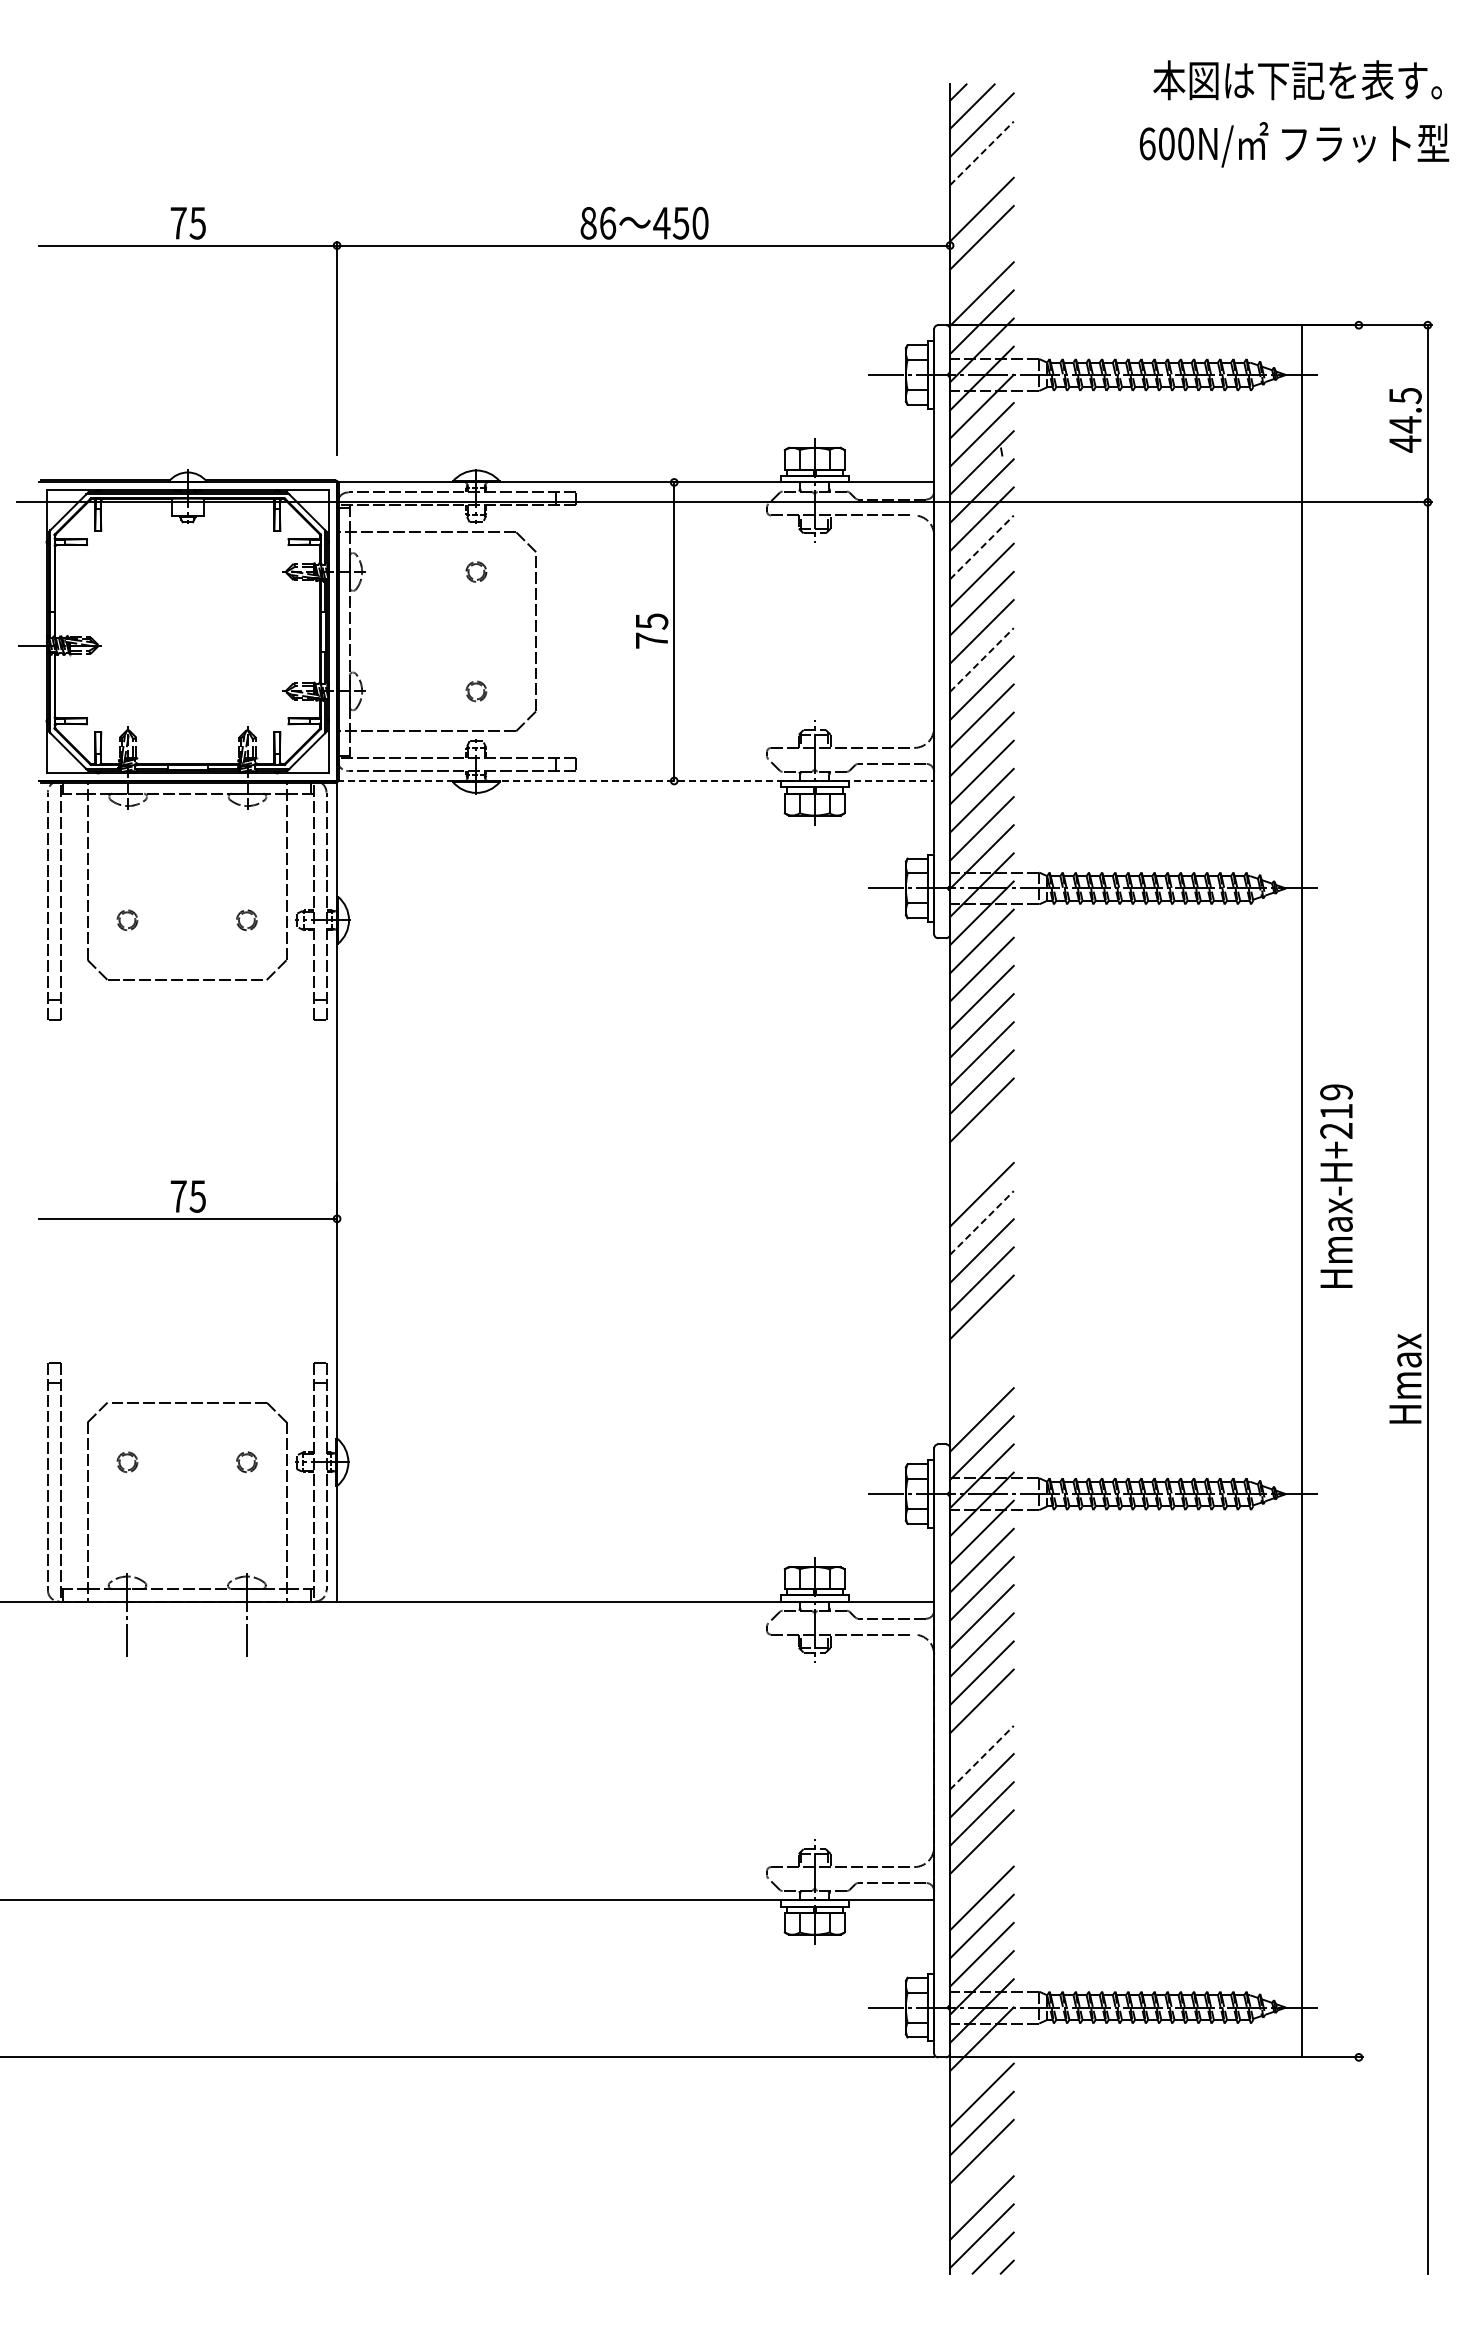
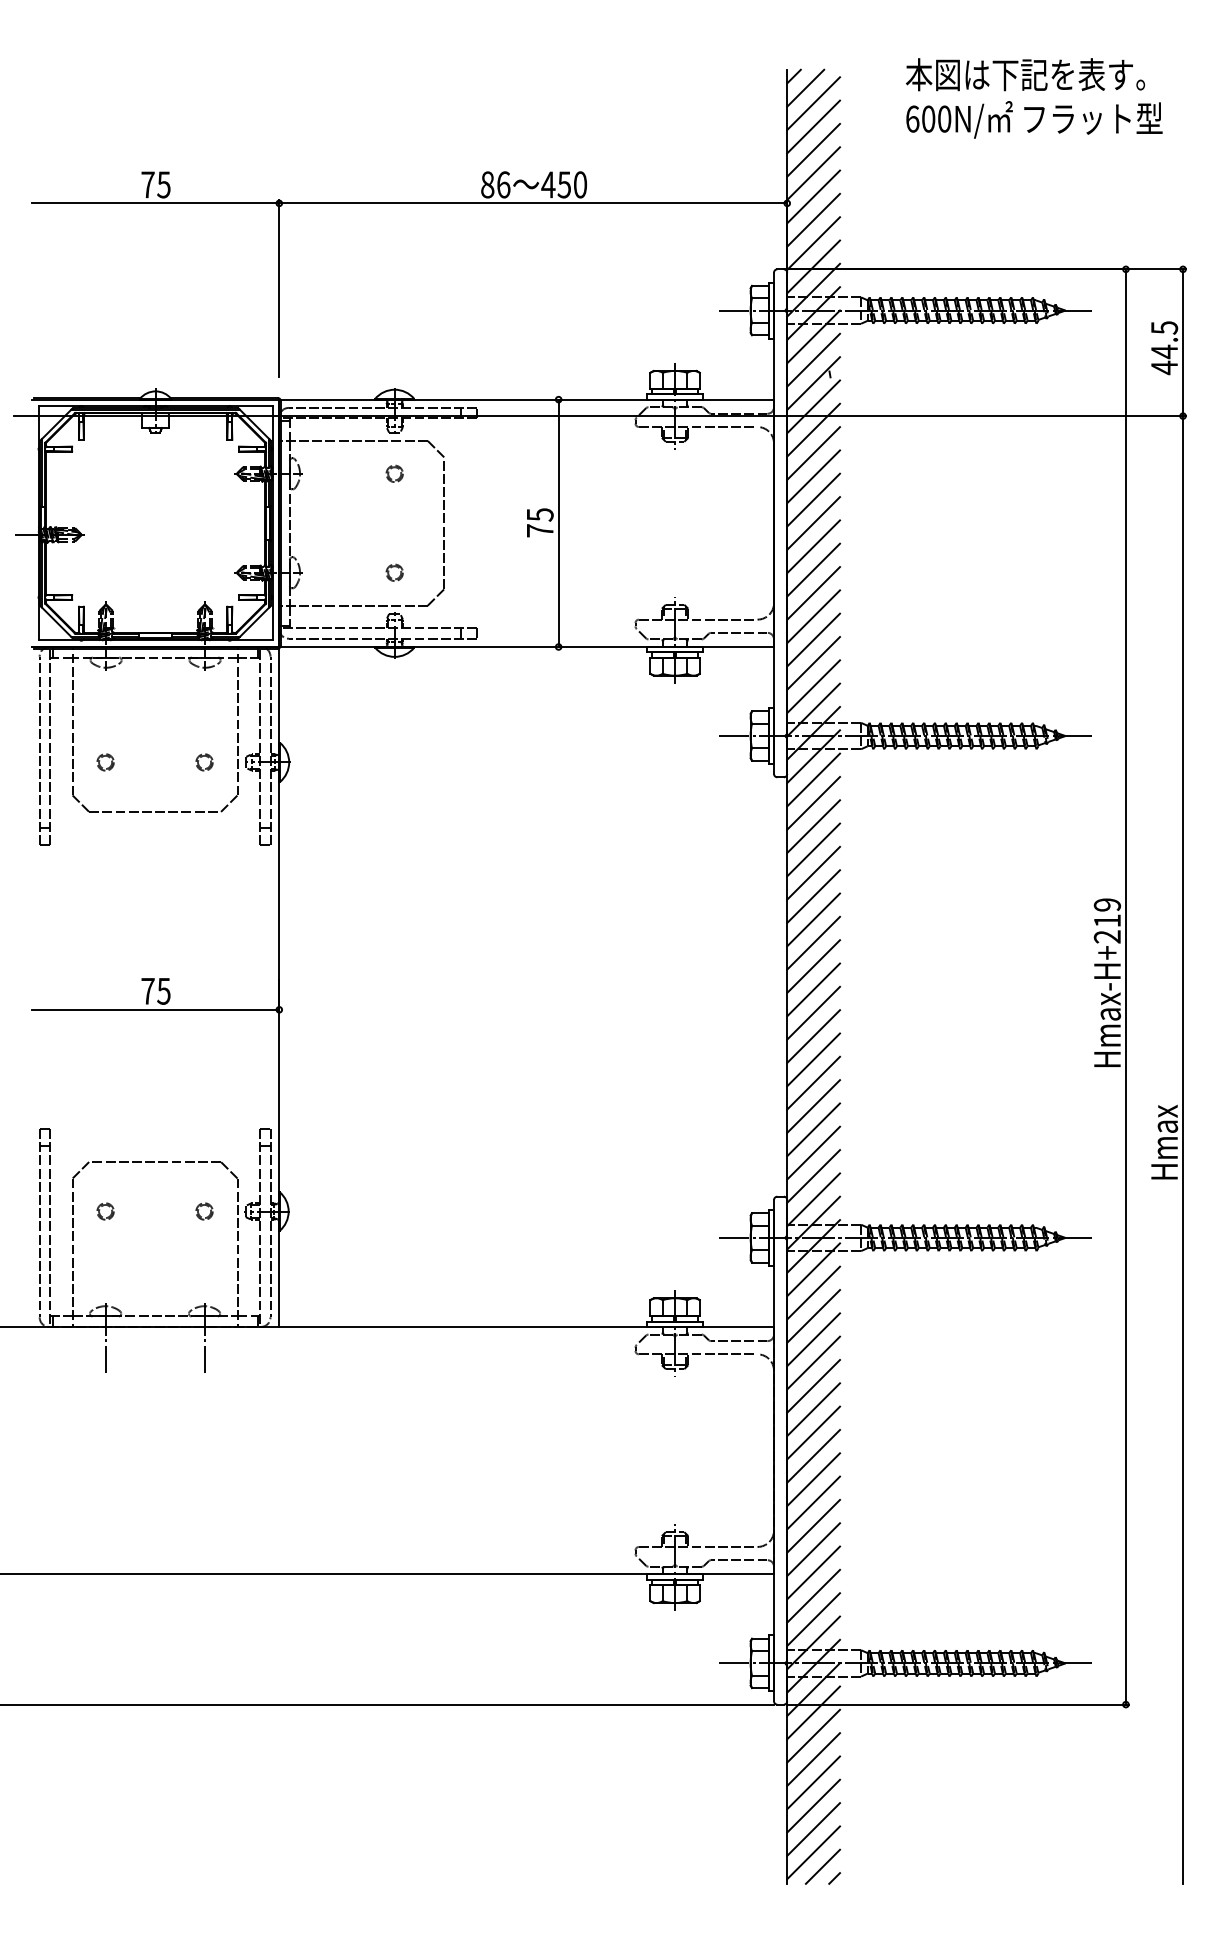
text: (1297, 80) -> (1025, 74), moved
text: (1294, 144) -> (1034, 119), moved
line: (982, 153) -> (814, 127), dashed -> solid
line: (981, 181) -> (813, 150), added
line: (981, 265) -> (813, 219), added
line: (982, 547) -> (814, 453), dashed -> solid
line: (982, 659) -> (814, 546), dashed -> solid
line: (635, 780) -> (526, 646), dashed -> solid
line: (981, 1138) -> (813, 943), added
line: (981, 1166) -> (813, 966), added
line: (1301, 1191) -> (1125, 987), moved
line: (982, 1222) -> (814, 1012), dashed -> solid
line: (981, 1335) -> (813, 1106), added
line: (981, 1363) -> (813, 1129), added
line: (981, 1391) -> (813, 1152), added
line: (981, 1729) -> (813, 1432), added
line: (982, 1757) -> (814, 1456), dashed -> solid
line: (981, 1870) -> (813, 1549), added
line: (981, 2067) -> (813, 1713), added
line: (981, 2179) -> (813, 1805), added

